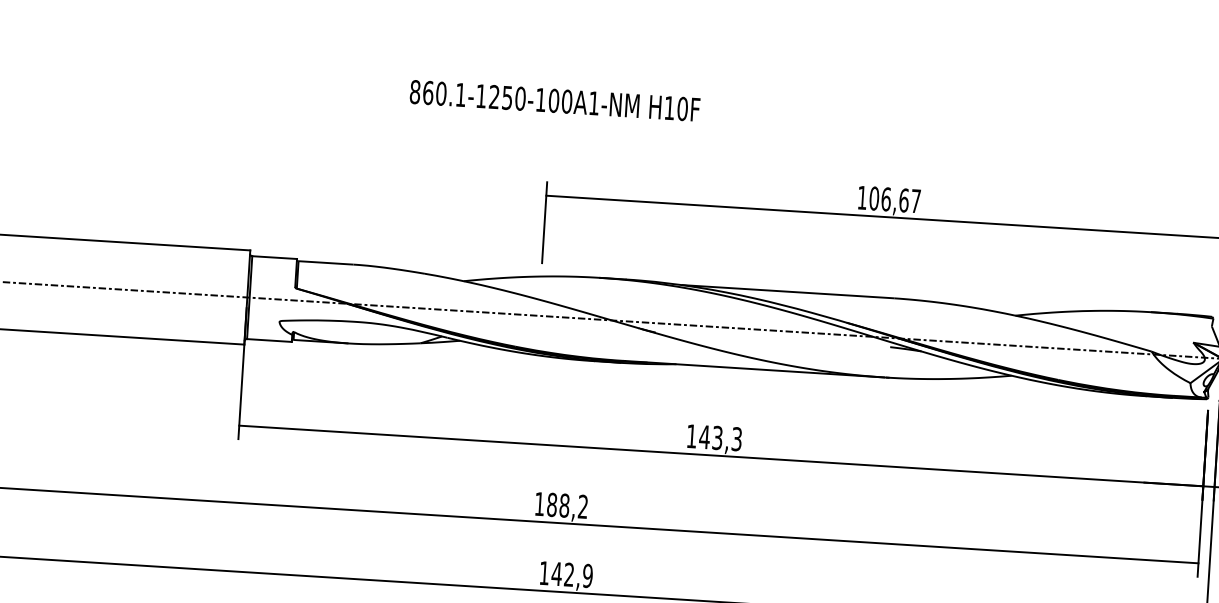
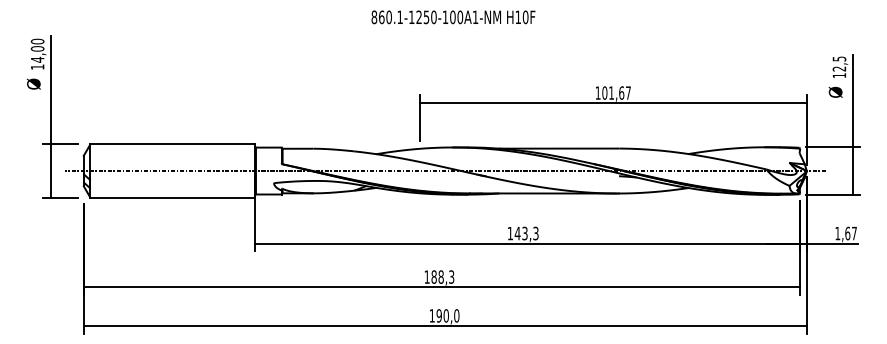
text: (555, 101) -> (453, 17), moved
text: (886, 198) -> (611, 92), 106,67 -> 101,67
text: (582, 507) -> (451, 277), 188,2 -> 188,3
text: (571, 574) -> (447, 315), 142,9 -> 190,0

